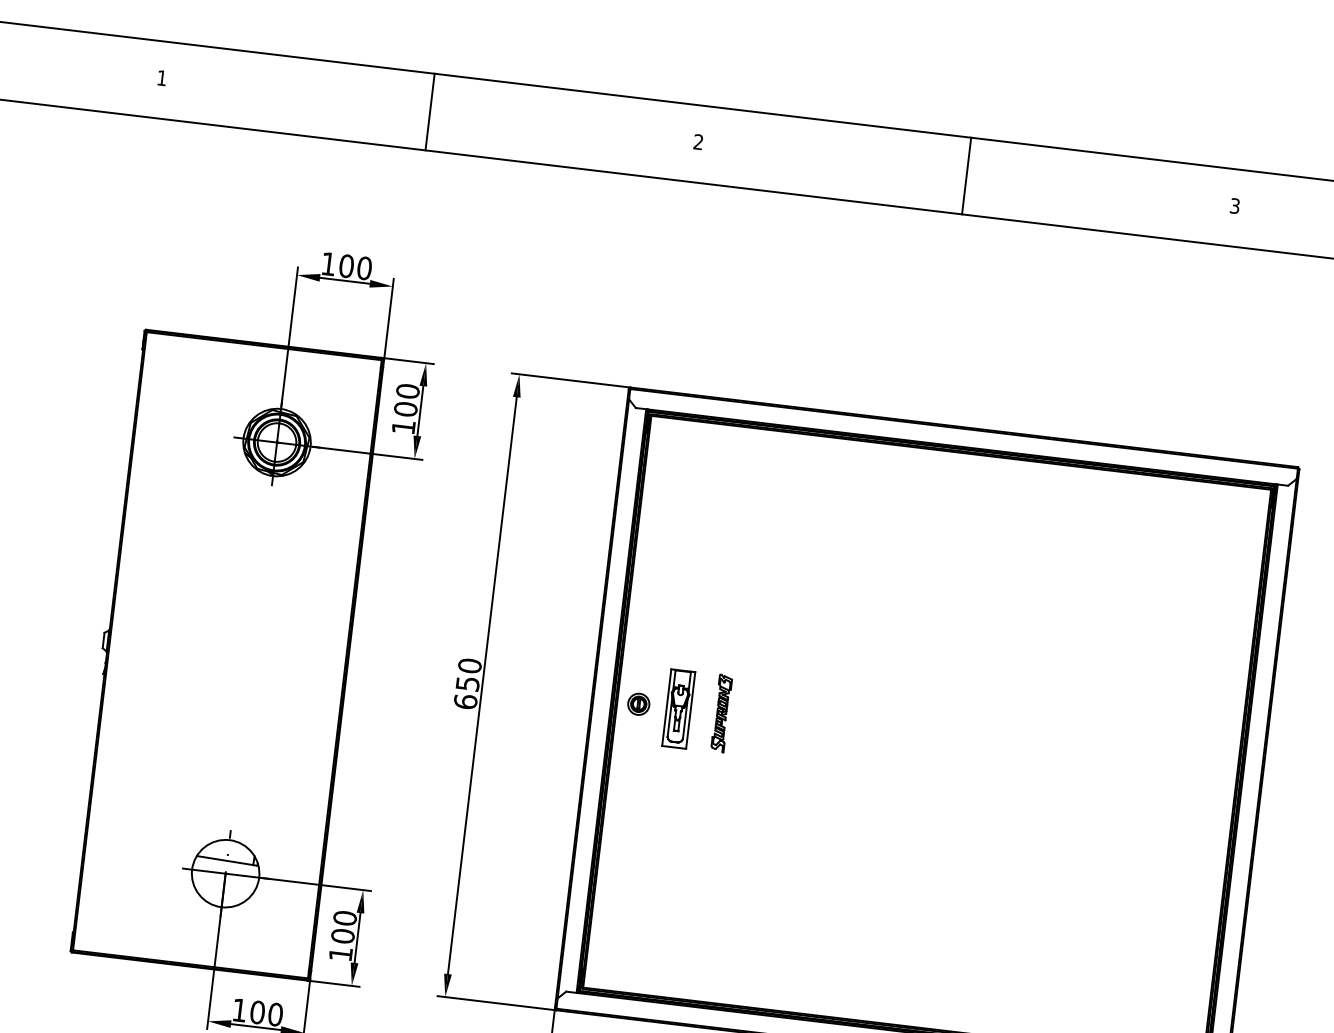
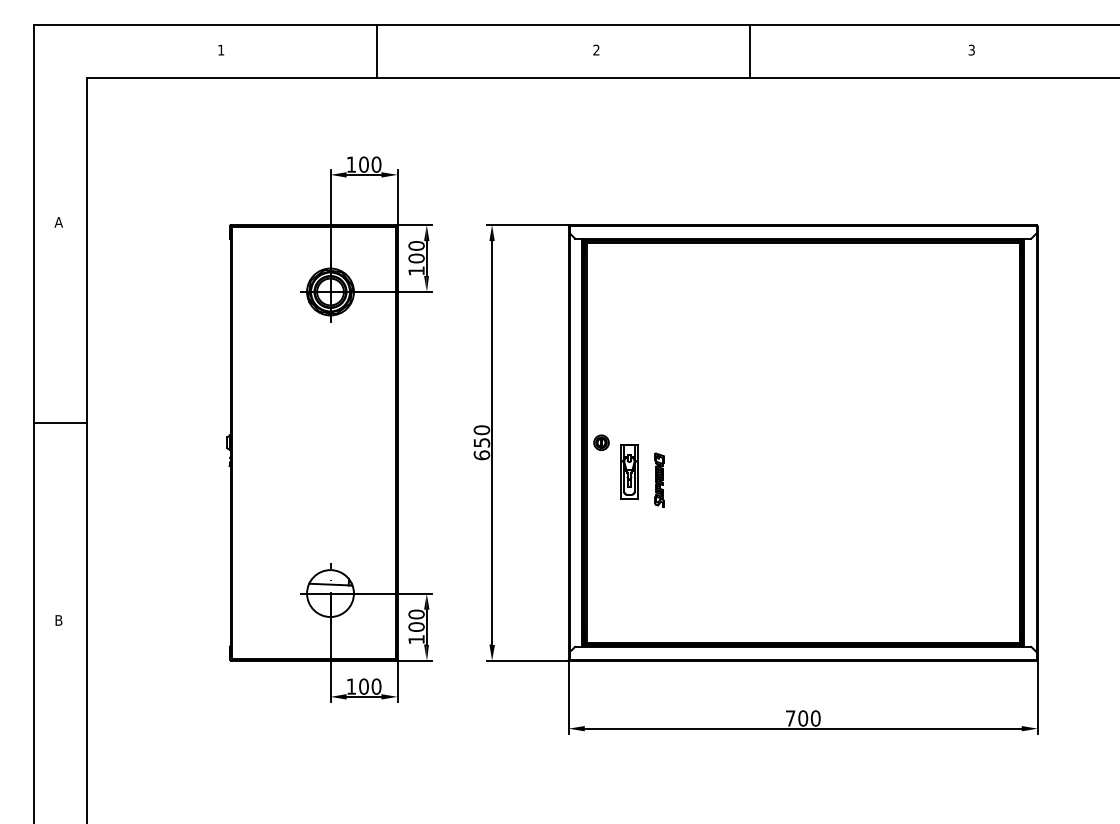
line: (429, 111) -> (376, 51), moved
line: (967, 176) -> (750, 51), moved
part: (678, 708) -> (629, 471), moved
part: (721, 712) -> (659, 479), moved

